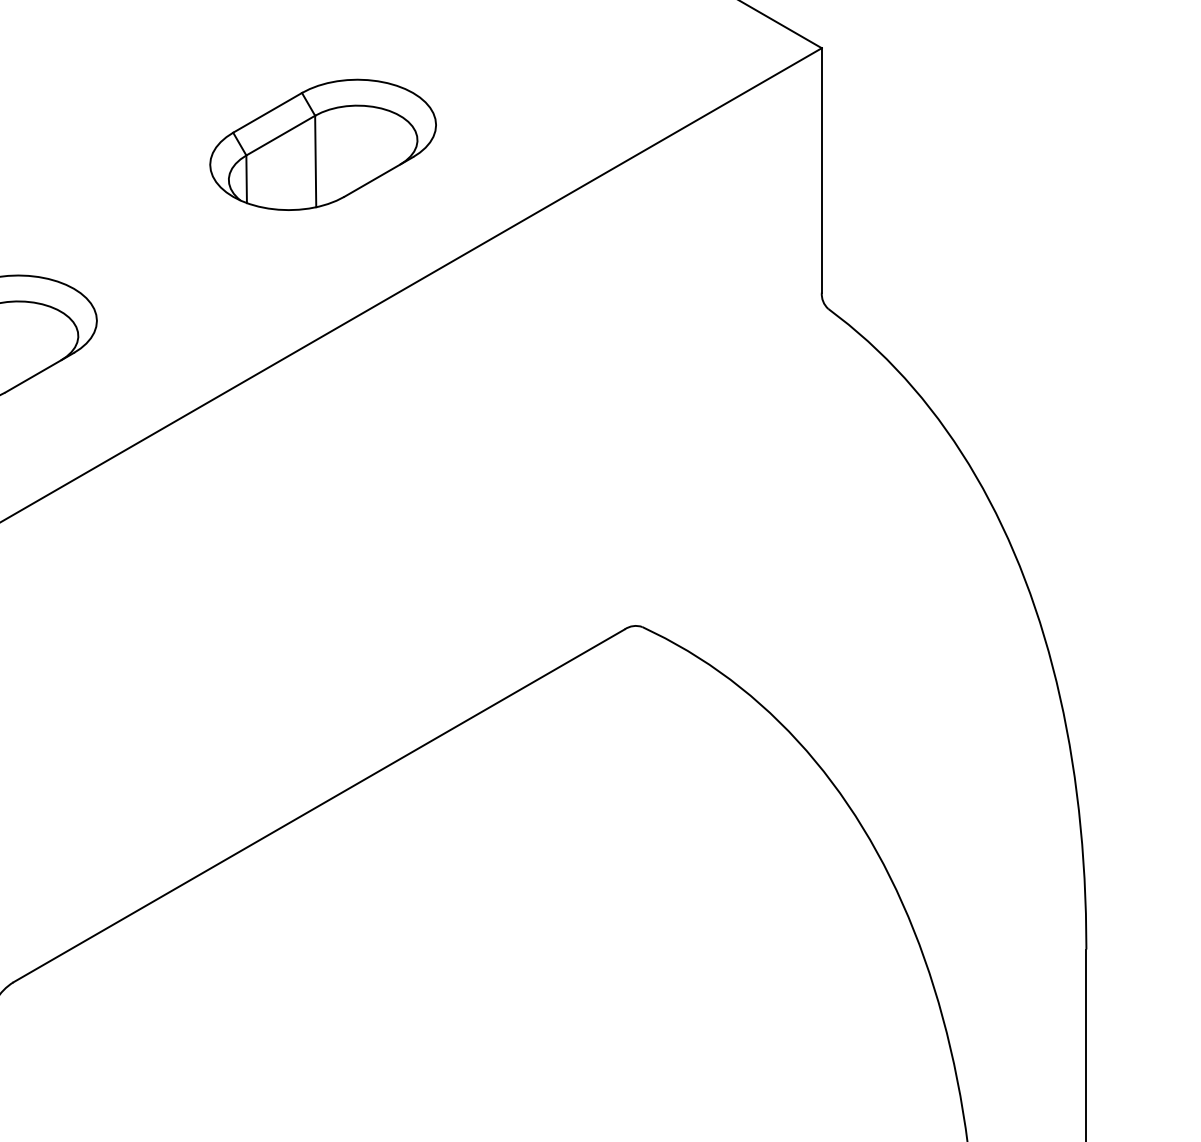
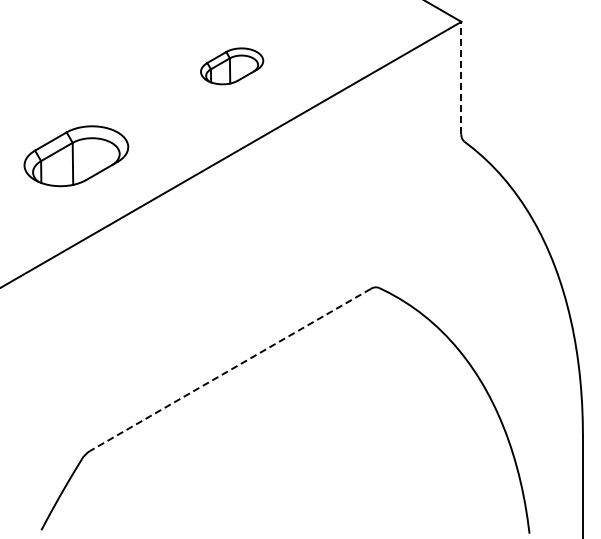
part: (321, 145) -> (231, 66), size x0.6
line: (822, 169) -> (461, 77), solid -> dashed
line: (317, 806) -> (229, 370), solid -> dashed

